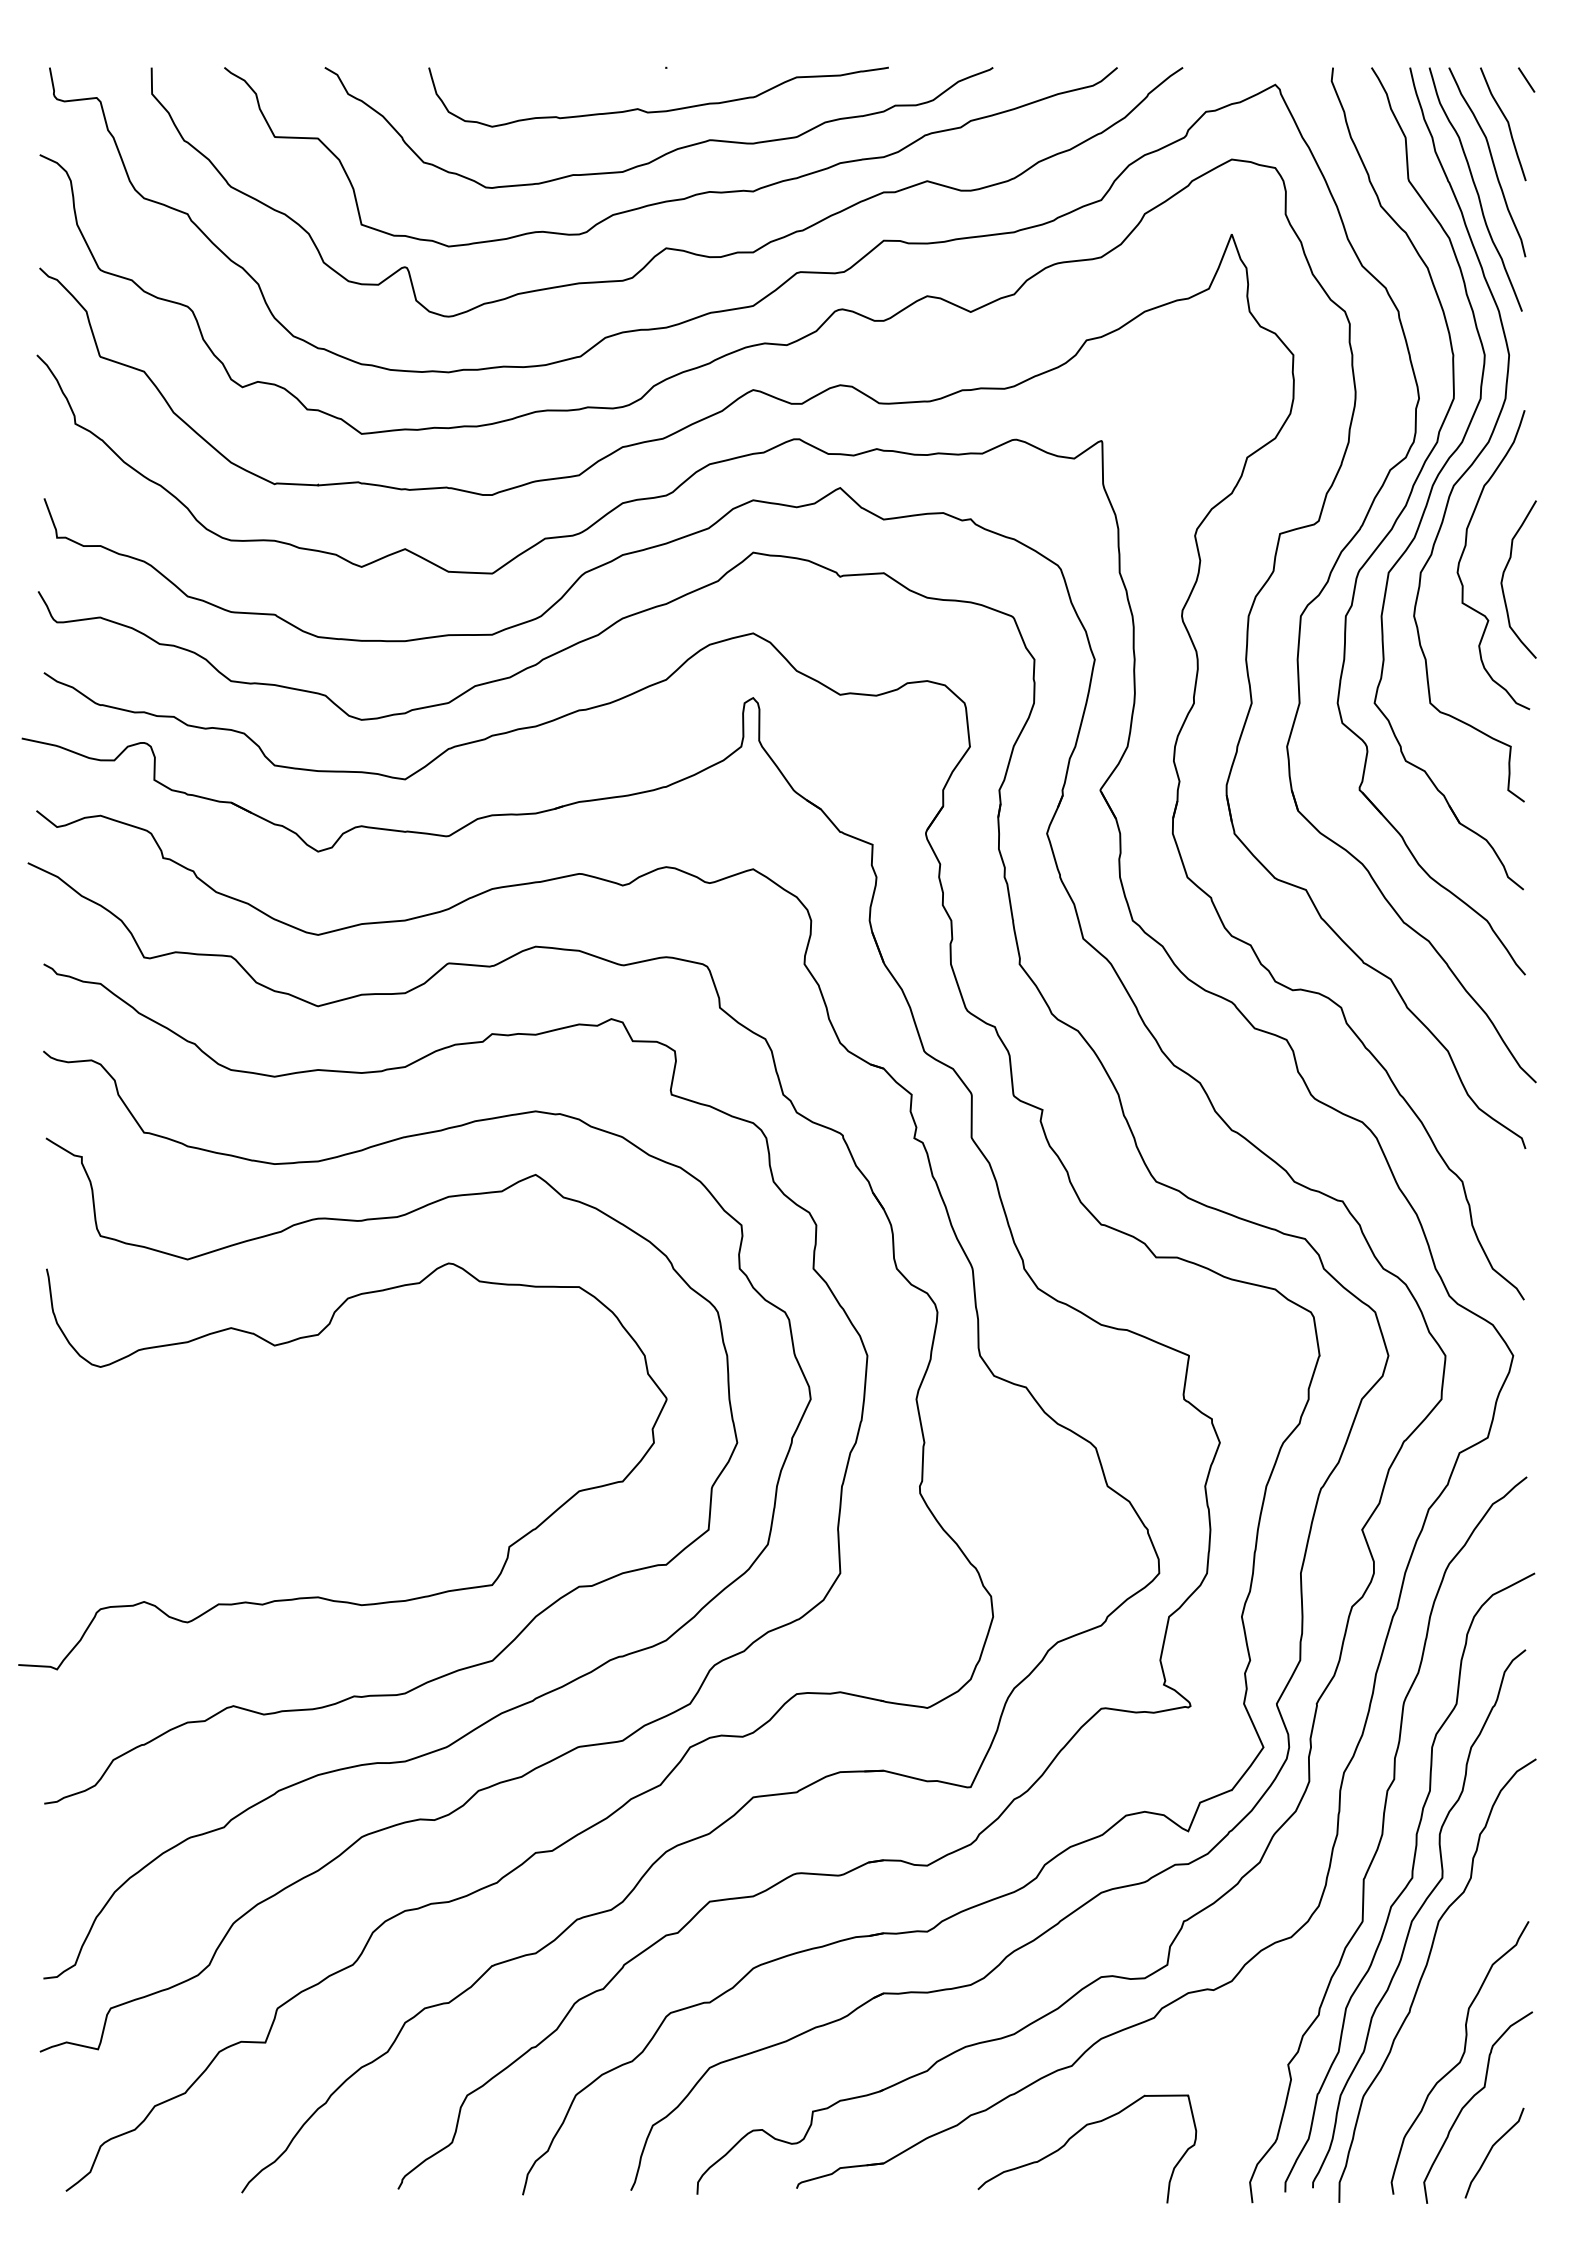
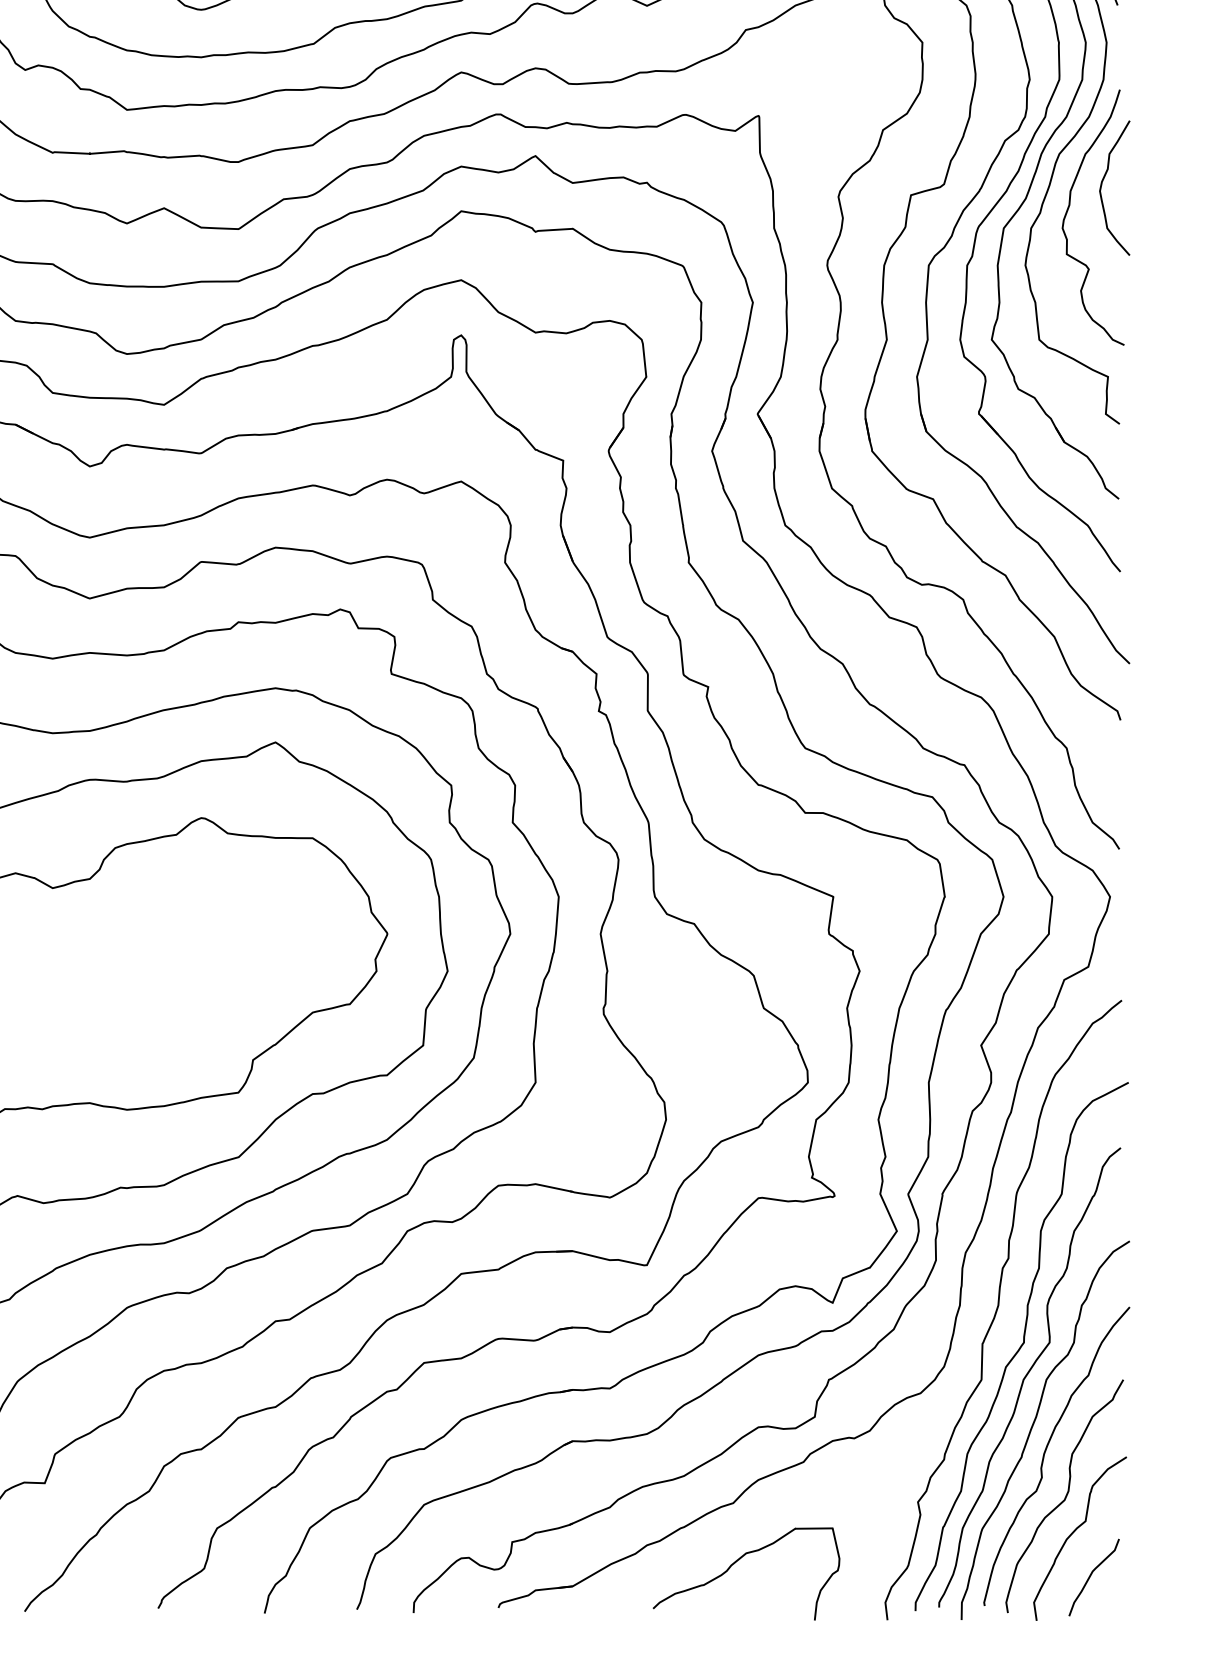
curve: (1504, 574) -> (1102, 183), moved
curve: (1438, 2005) -> (1046, 1451), added

